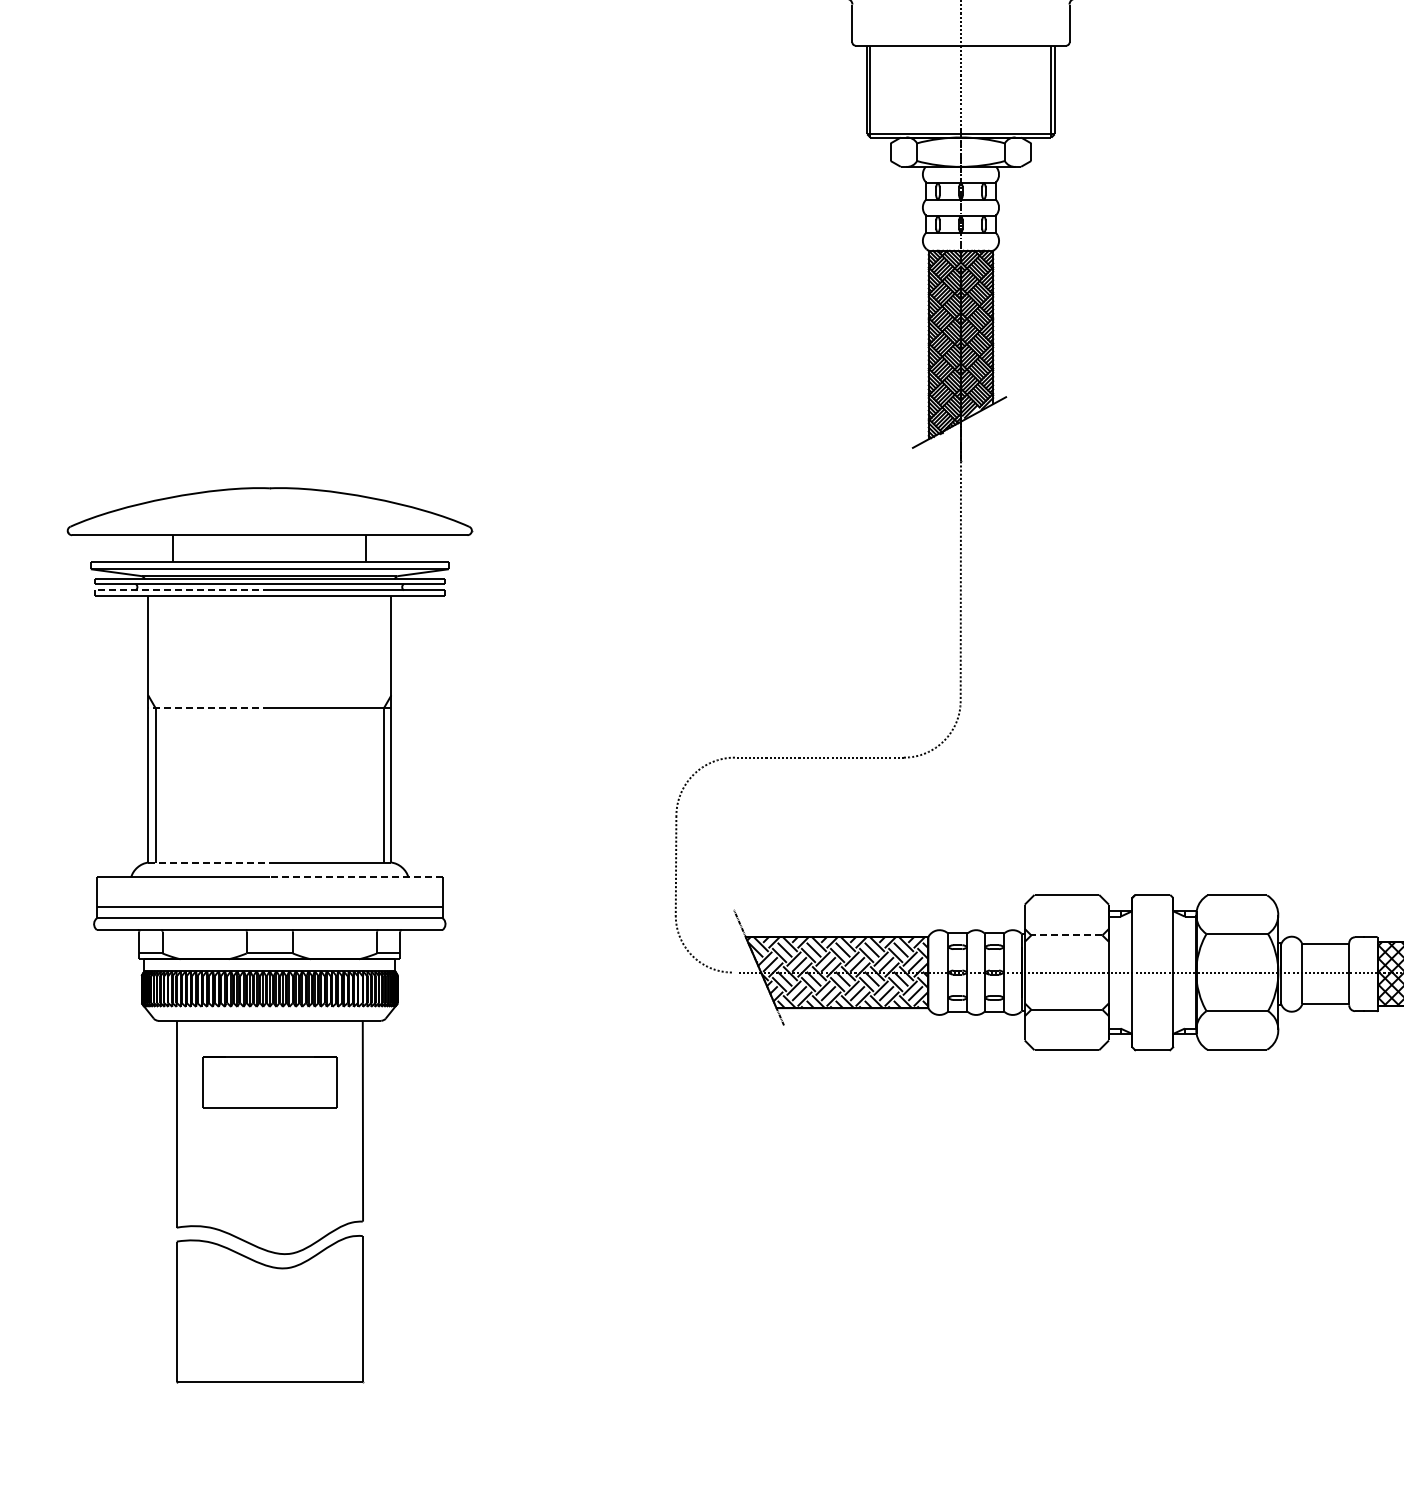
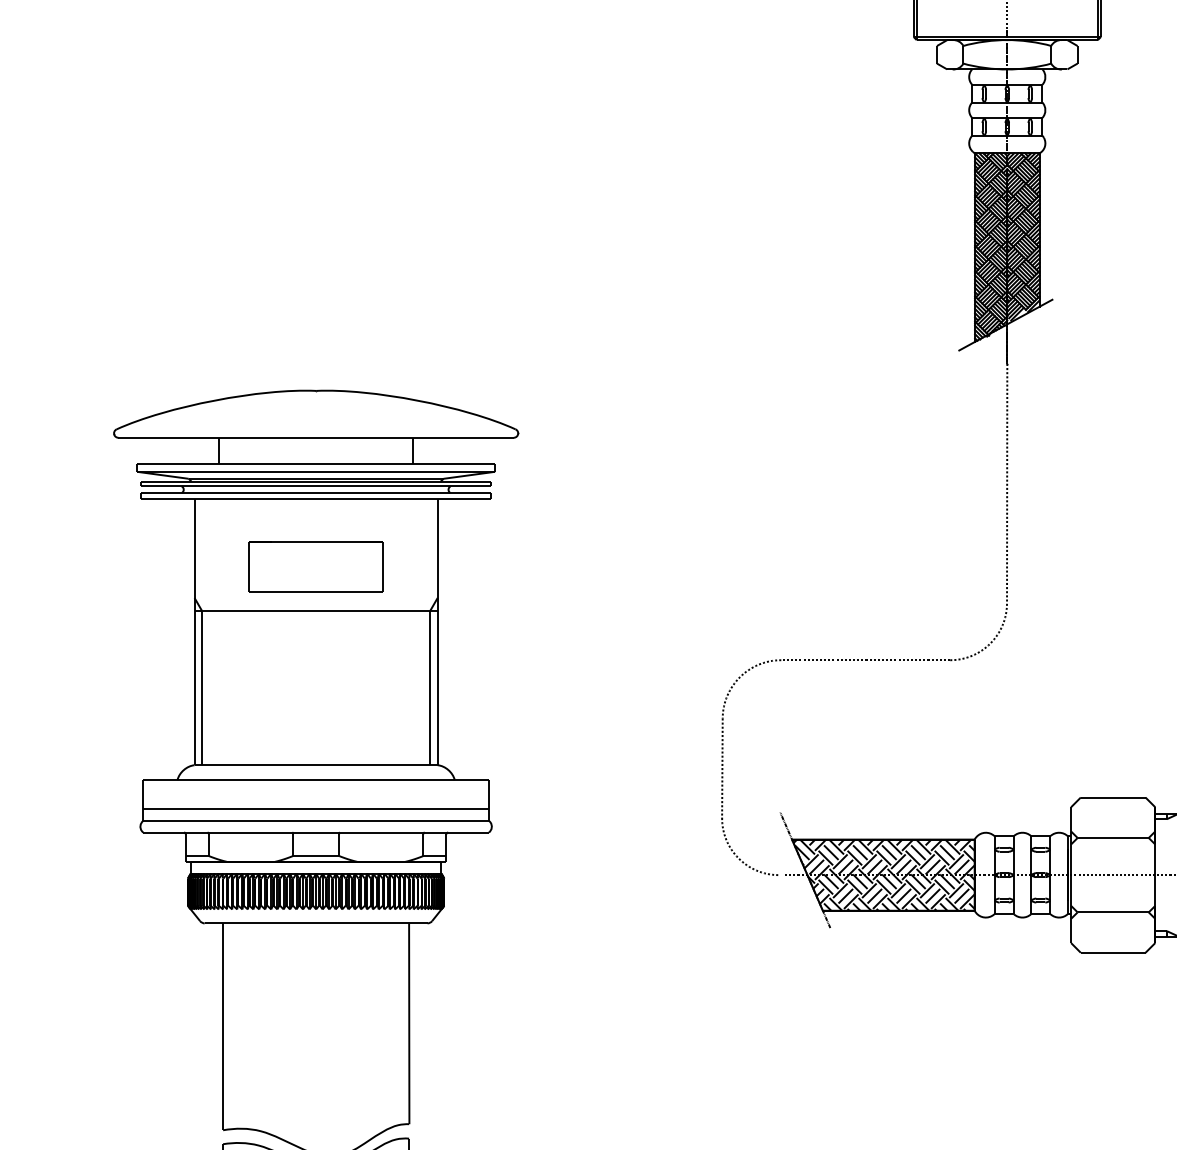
line: (182, 590) -> (228, 493), dashed -> solid
line: (209, 708) -> (255, 611), dashed -> solid
line: (209, 862) -> (255, 765), dashed -> solid
line: (356, 877) -> (402, 780), dashed -> solid
line: (1066, 935) -> (1112, 838), dashed -> solid
part: (269, 1082) -> (315, 567), moved

